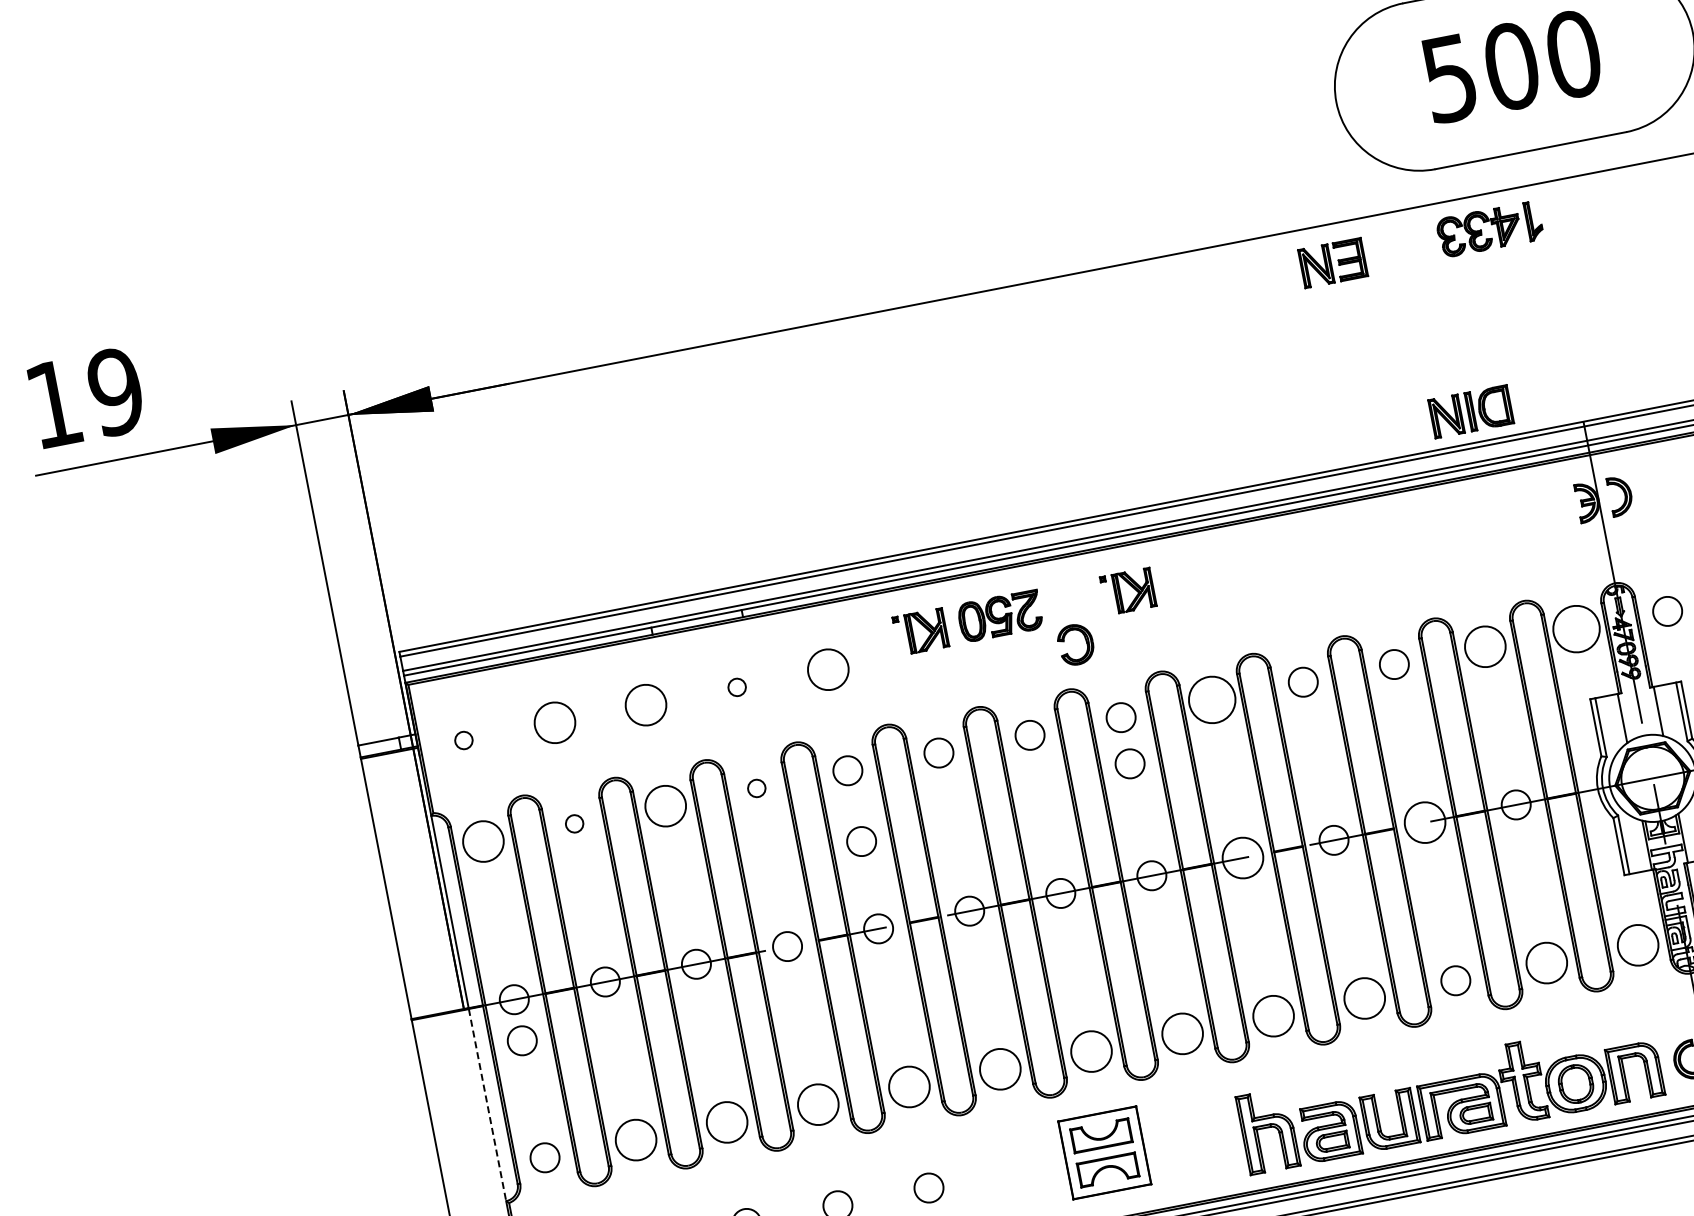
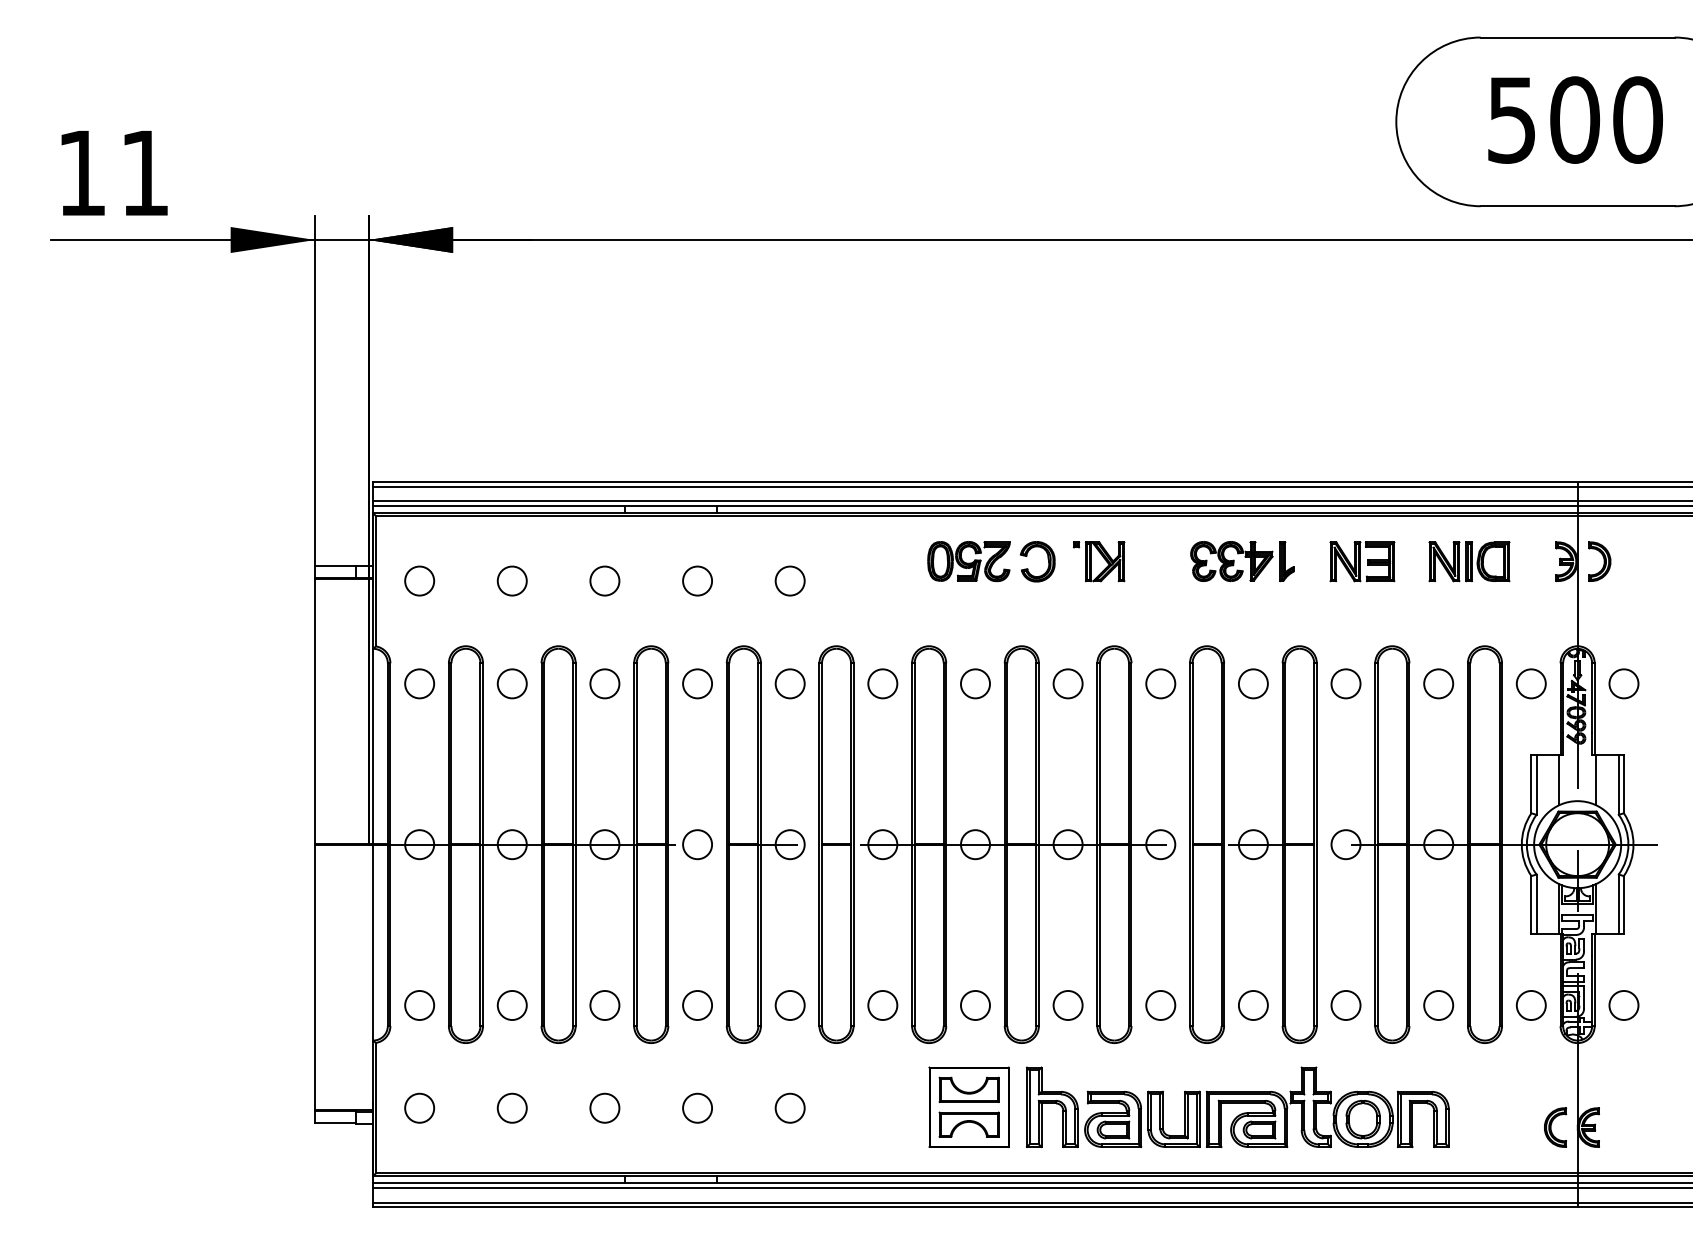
part: (1489, 229) -> (1242, 561), moved
part: (1333, 262) -> (1362, 561), moved
text: (115, 392) -> (144, 173), 19 -> 11
part: (1471, 411) -> (1469, 561), moved
circle: (1575, 628) -> (1530, 683), size x0.62
part: (921, 631) -> (888, 561), removed
part: (1085, 640) -> (1047, 559), moved
circle: (1485, 646) -> (1438, 683), size x0.71
circle: (827, 669) -> (789, 580), size x0.71
circle: (736, 686) -> (697, 580), size x1.67
circle: (1211, 699) -> (1160, 683), size x0.62
circle: (645, 704) -> (604, 580), size x0.71
circle: (554, 722) -> (511, 580), size x0.71
circle: (463, 739) -> (419, 580), size x1.67
circle: (1129, 763) -> (1067, 730), removed
circle: (756, 788) -> (697, 683), size x1.67
circle: (665, 805) -> (604, 683), size x0.71
circle: (1424, 822) -> (1345, 844), size x0.71
circle: (573, 823) -> (511, 683), size x1.67
circle: (483, 841) -> (419, 683), size x0.71
circle: (860, 841) -> (789, 755), removed
circle: (1242, 857) -> (1160, 844), size x0.71
circle: (1637, 945) -> (1530, 1005), size x0.71
circle: (1546, 963) -> (1438, 1005), size x0.71
circle: (1364, 998) -> (1253, 1005), size x0.71
circle: (1273, 1016) -> (1160, 1005), size x0.71
circle: (1181, 1034) -> (1067, 1005), size x0.71
circle: (522, 1040) -> (419, 886), removed
circle: (1091, 1051) -> (975, 1005), size x0.71
circle: (1000, 1069) -> (882, 1005), size x0.71
circle: (908, 1087) -> (789, 1005), size x0.71
part: (1449, 1095) -> (1237, 1106), moved
line: (487, 1104) -> (373, 942), dashed -> solid
circle: (818, 1104) -> (697, 1005), size x0.71
circle: (726, 1122) -> (604, 1005), size x0.71
circle: (635, 1140) -> (511, 1005), size x0.71

